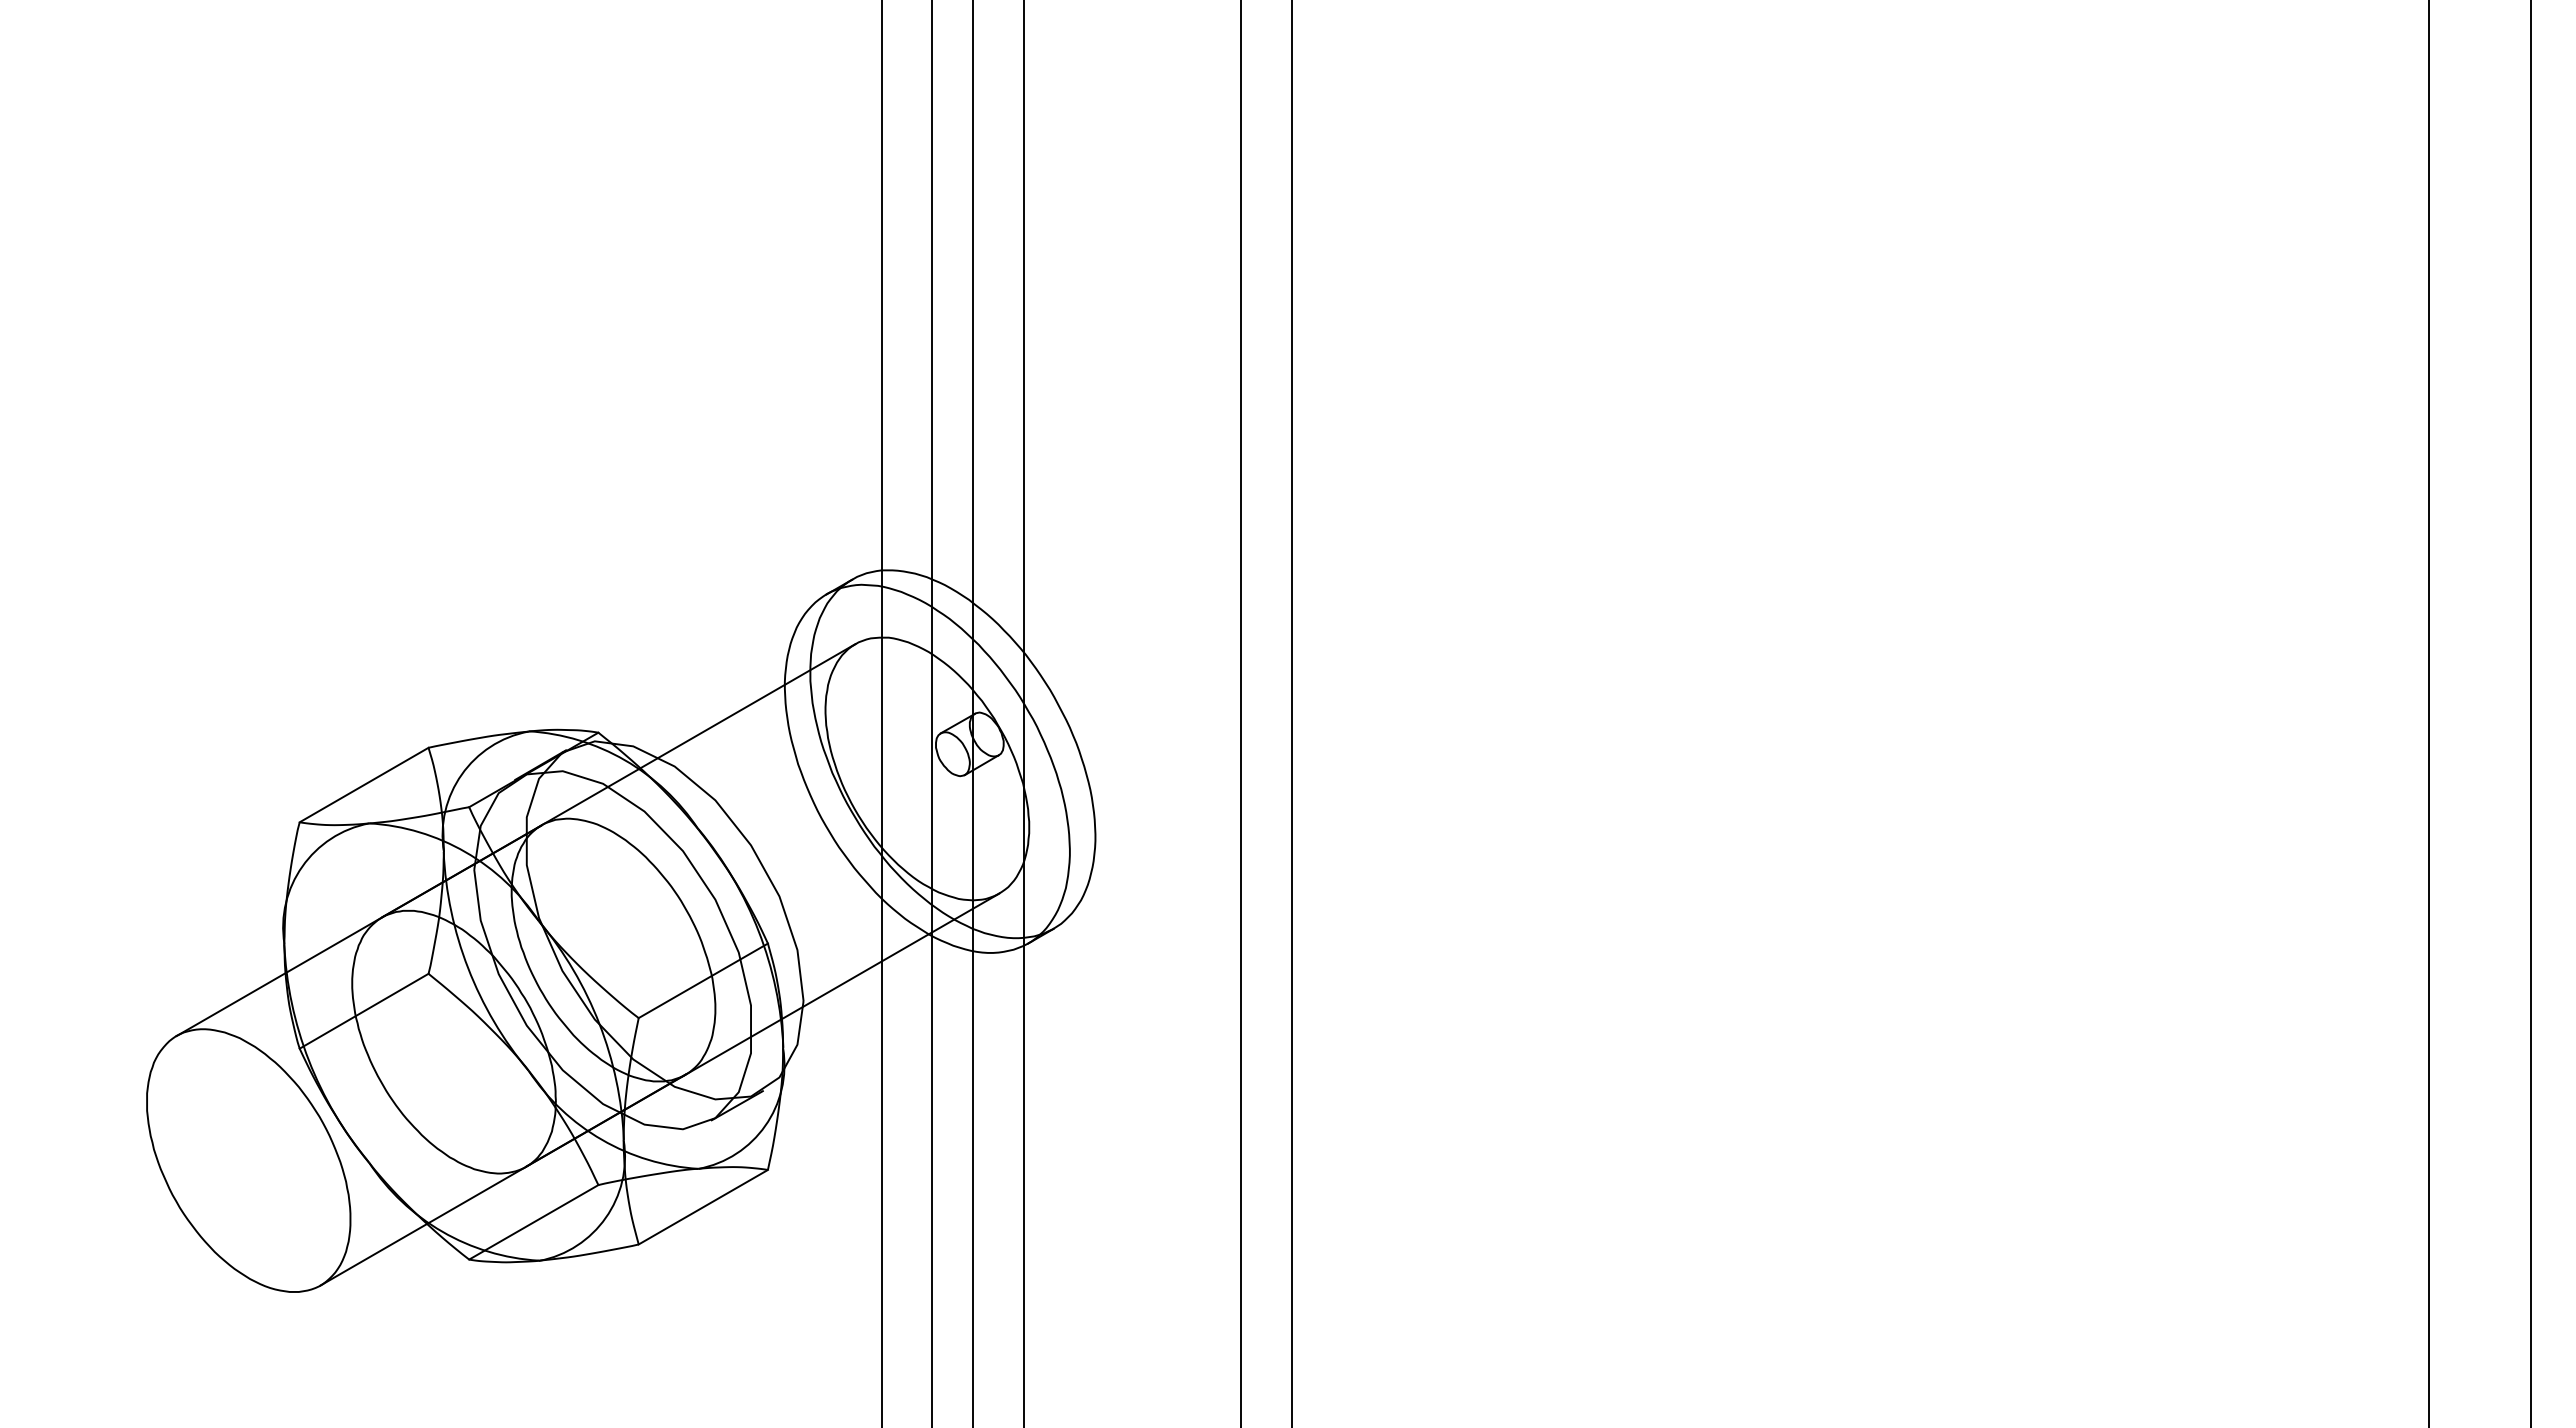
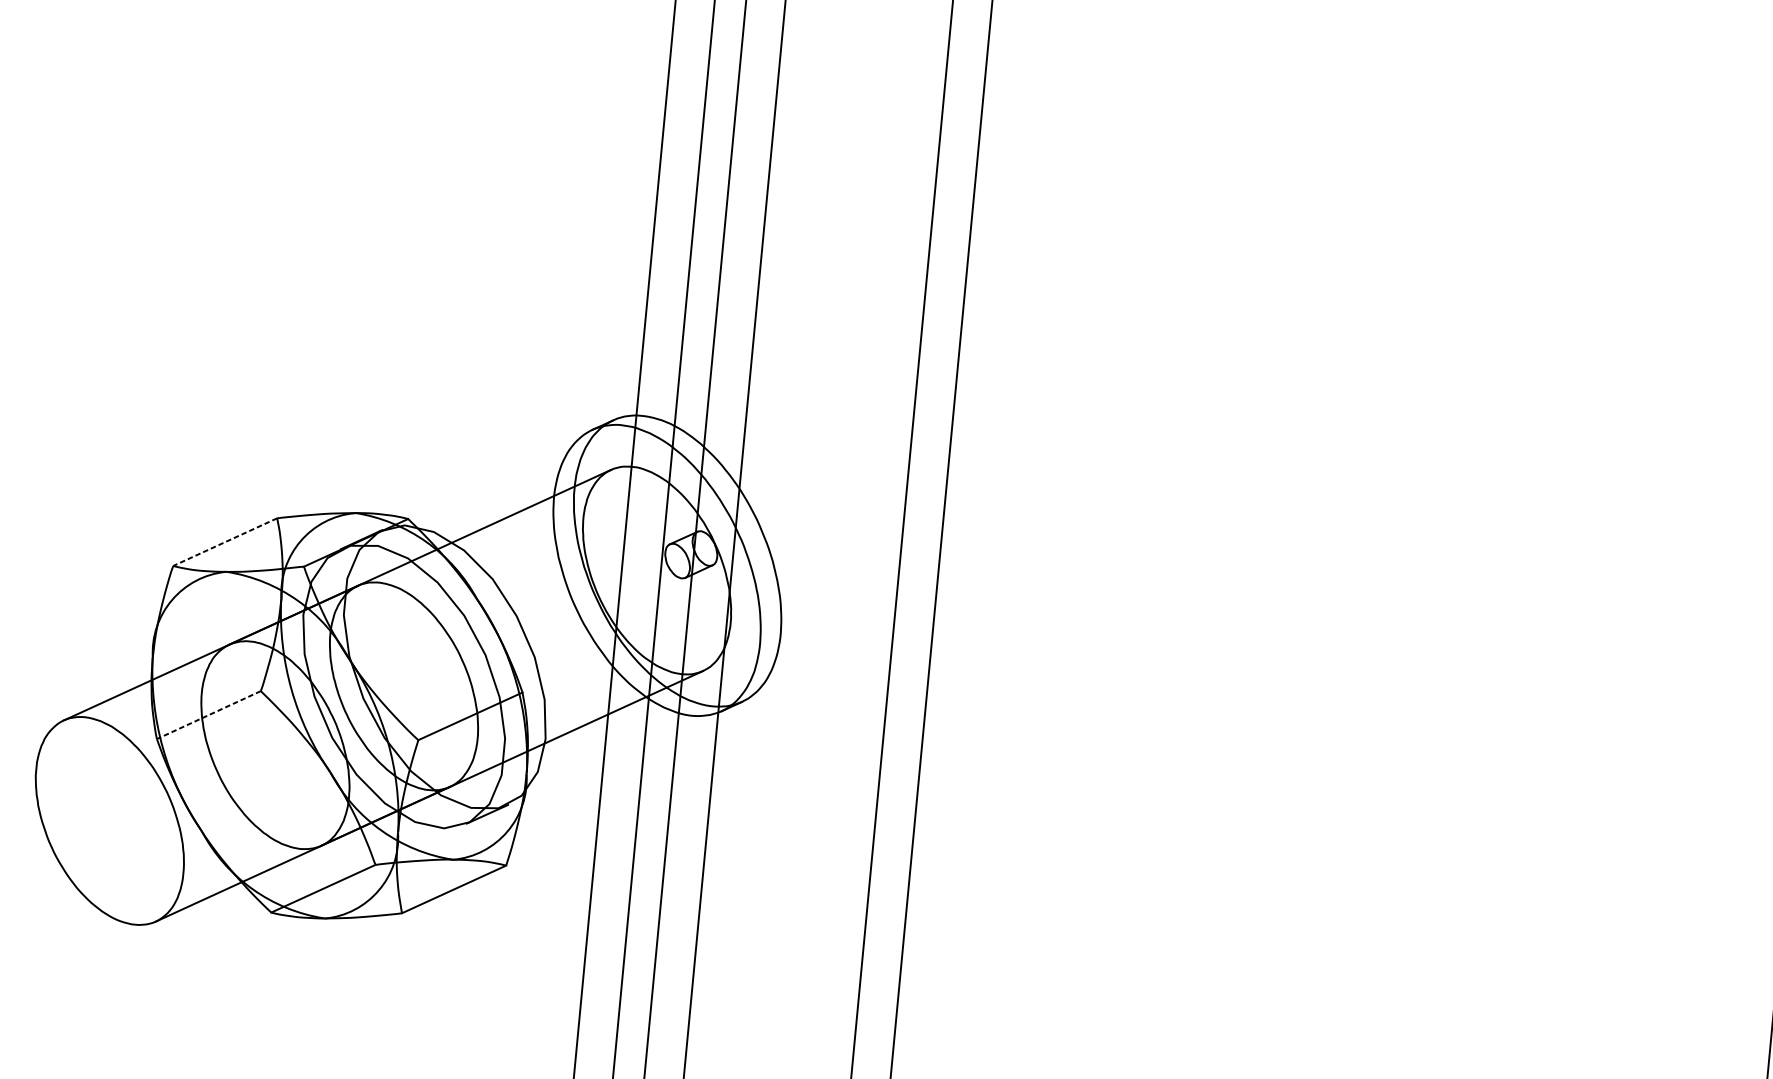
line: (363, 785) -> (224, 542), solid -> dashed
line: (364, 1011) -> (209, 715), solid -> dashed

